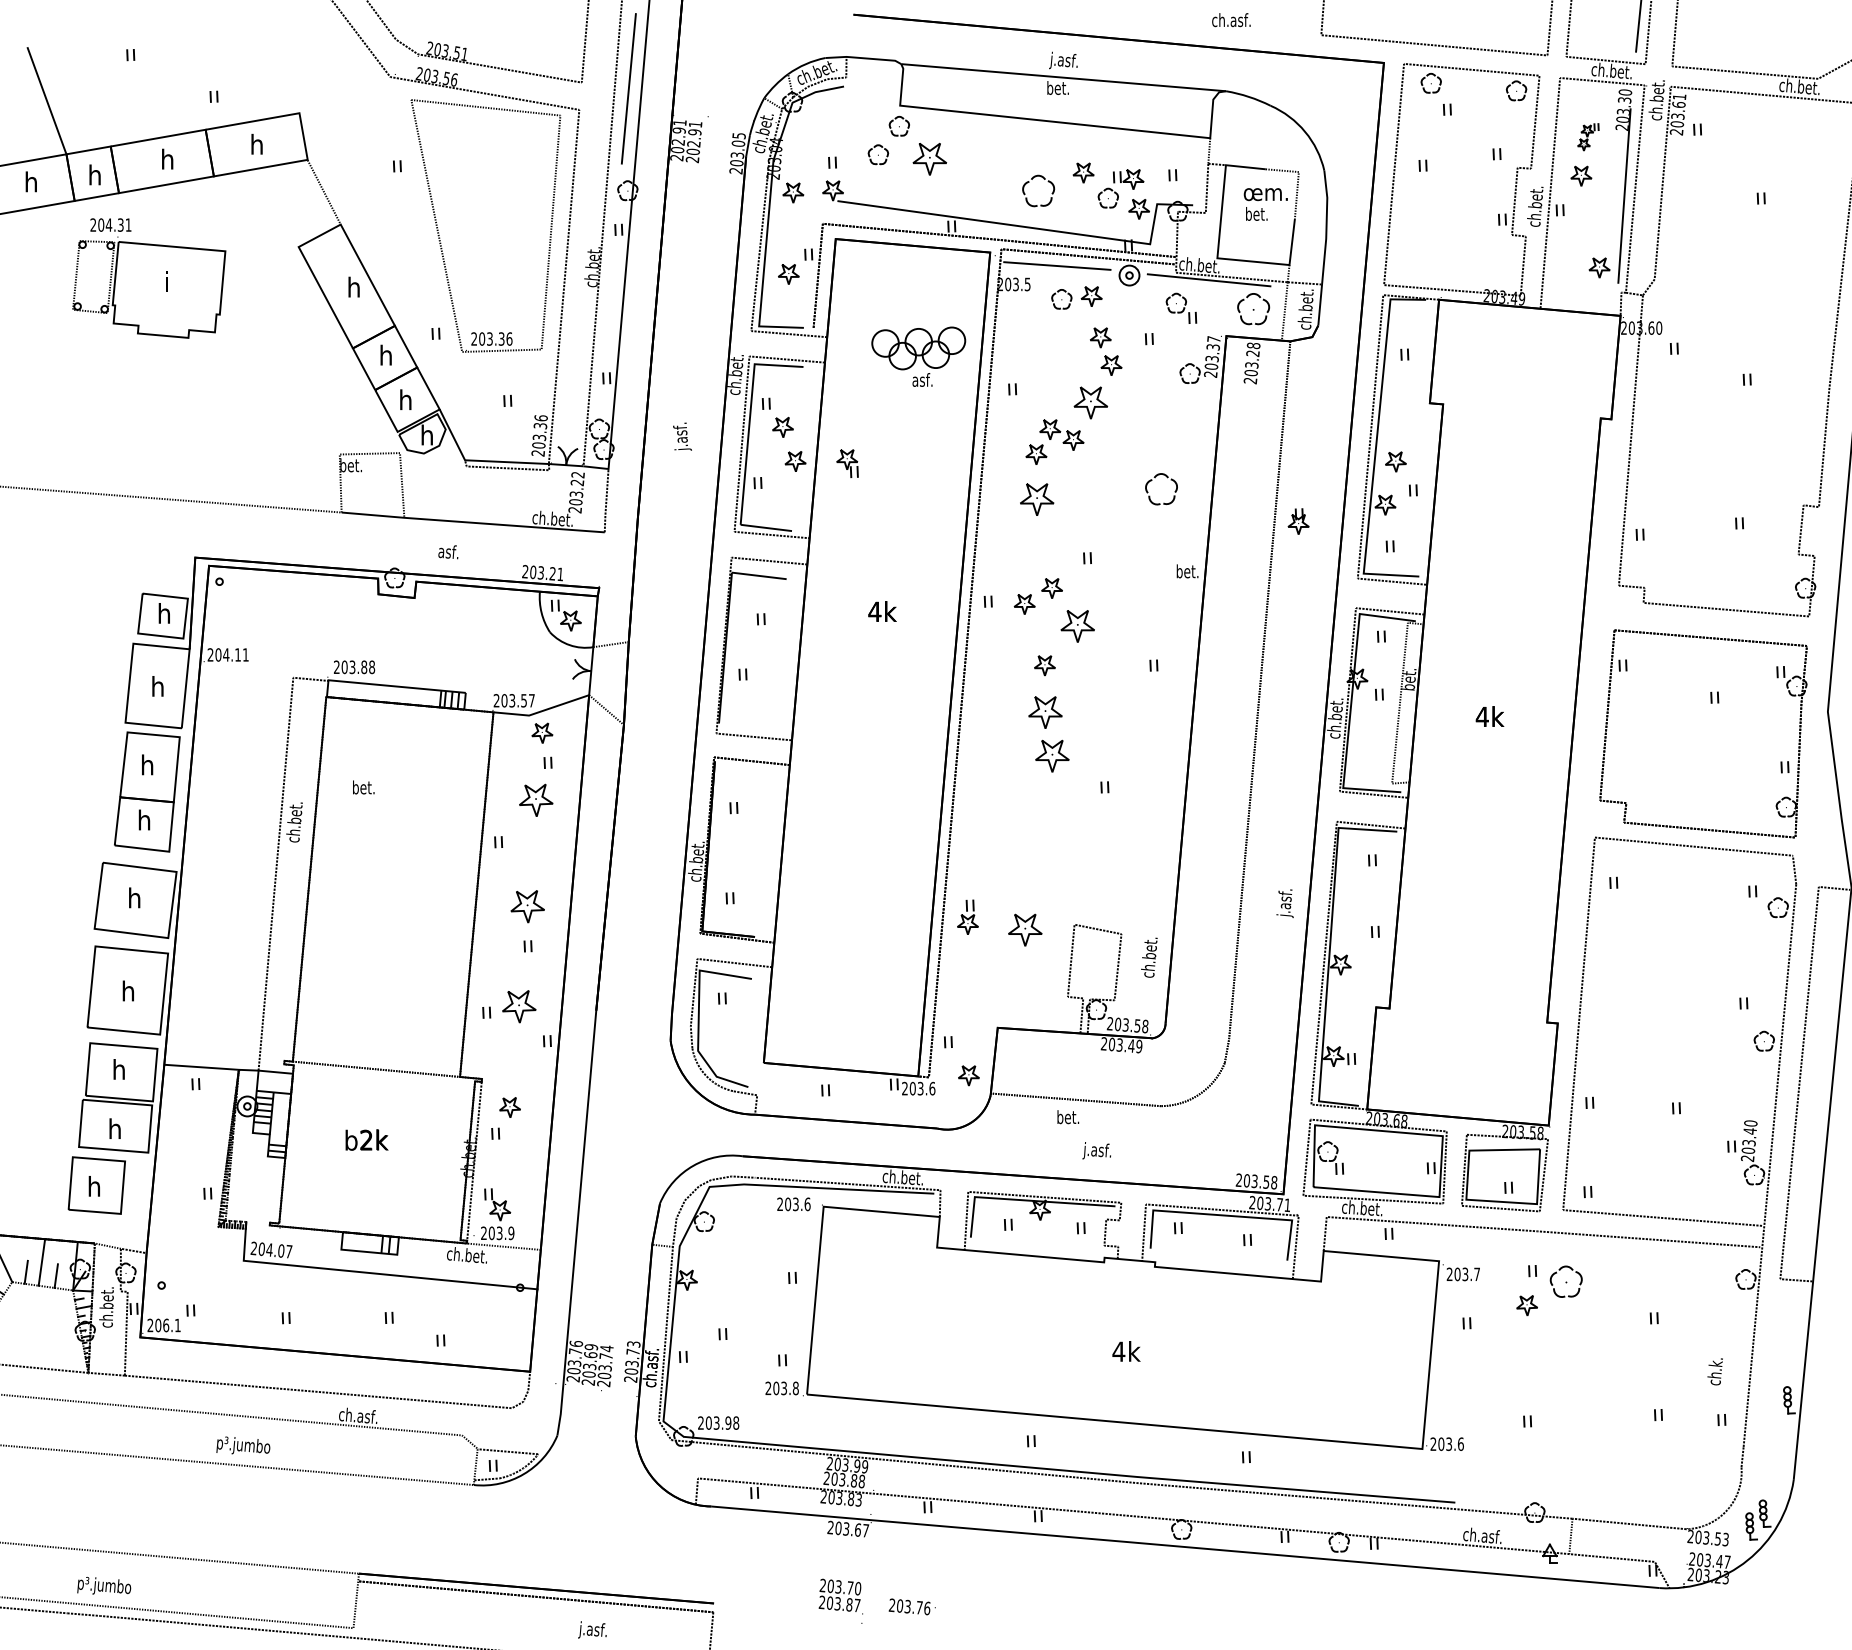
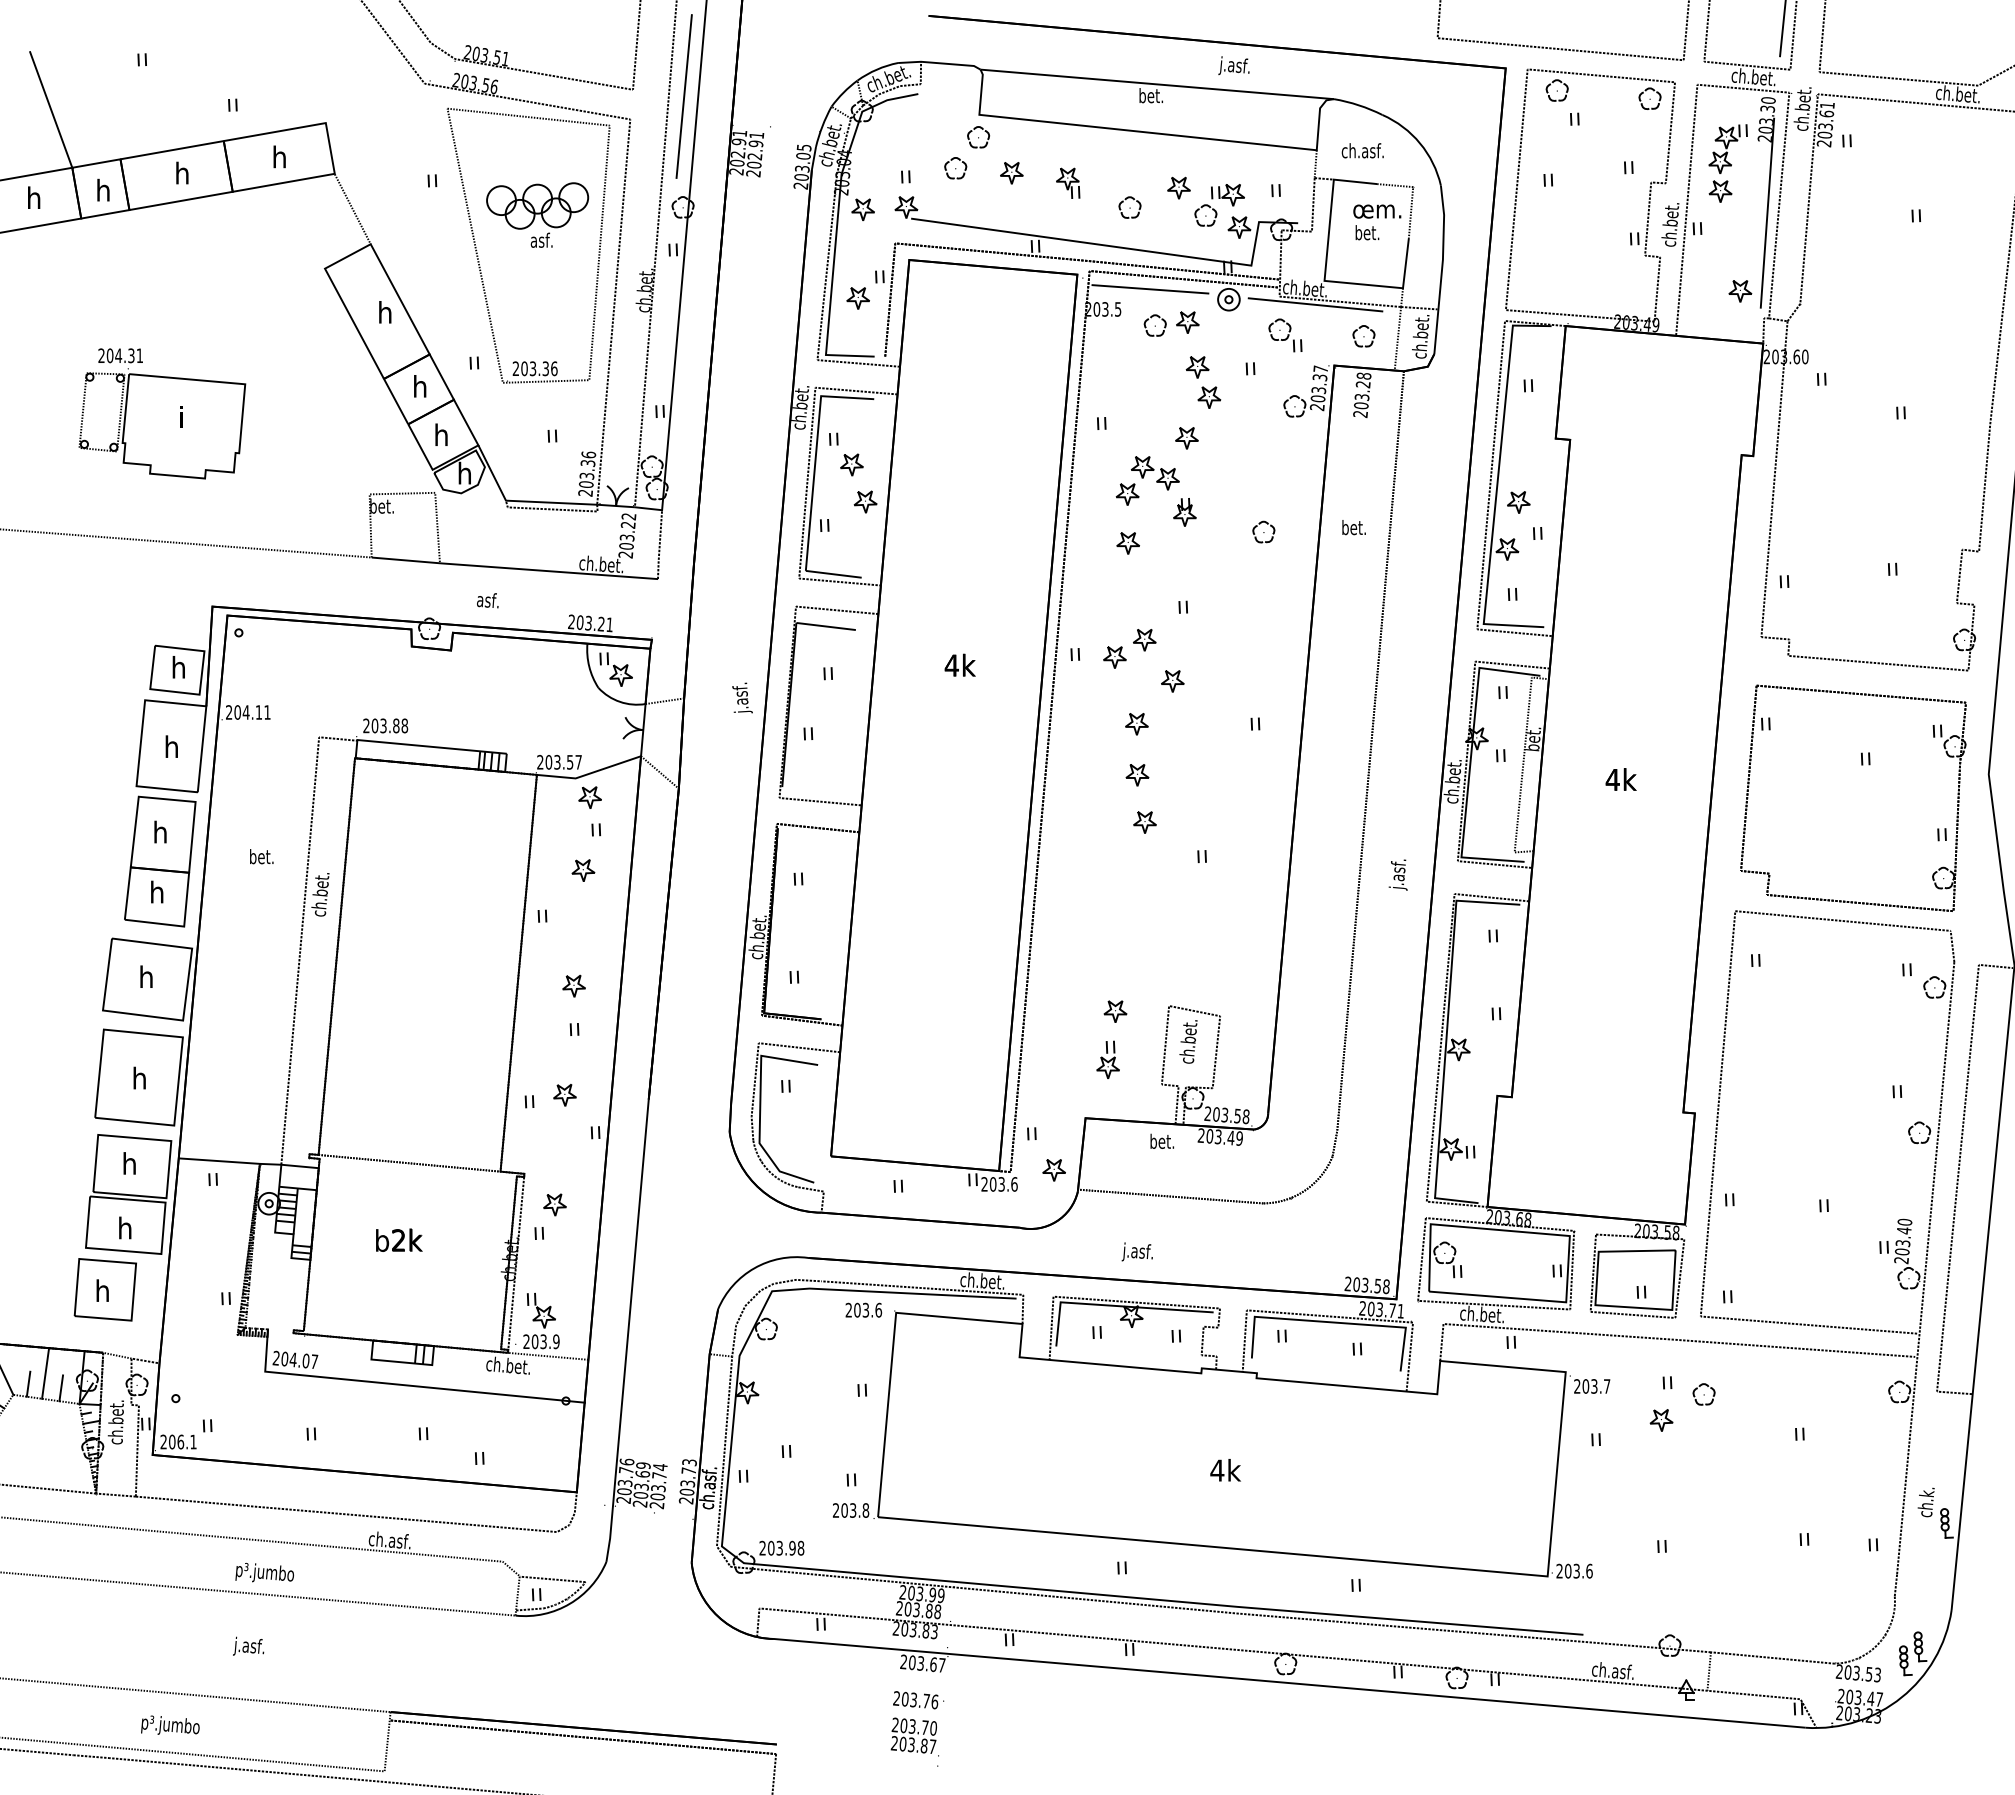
text: (1231, 19) -> (1362, 150), moved
text: (1062, 60) -> (1233, 65), moved
part: (1587, 137) -> (1727, 149), size x1.67
part: (929, 159) -> (1011, 173), size x0.62
part: (1038, 190) -> (1129, 207), size x0.62
part: (149, 278) -> (162, 413), moved
part: (1253, 309) -> (1363, 336), size x0.62
part: (918, 356) -> (537, 214), moved
part: (1090, 403) -> (1186, 438), size x0.62
text: (682, 436) -> (742, 697), moved
part: (847, 462) -> (1068, 182), moved
part: (1161, 488) -> (1263, 531), size x0.62
part: (1036, 499) -> (1127, 543), size x0.62
part: (1298, 521) -> (1184, 512), moved
text: (1187, 571) -> (1353, 527), moved
part: (1077, 626) -> (1172, 681), size x0.62
part: (1045, 712) -> (1137, 775), size x0.62
part: (1051, 756) -> (1144, 822), size x0.62
text: (363, 787) -> (261, 856), moved
part: (536, 800) -> (583, 870), size x0.62
text: (1284, 903) -> (1397, 874), moved
part: (527, 905) -> (573, 985), size x0.62
part: (967, 916) -> (1107, 1059), moved
part: (1025, 929) -> (1115, 1011), size x0.62
text: (1149, 957) -> (1188, 1041), moved
part: (518, 1006) -> (564, 1095), size x0.62
text: (1067, 1116) -> (1161, 1140), moved
text: (1096, 1150) -> (1136, 1251), moved
part: (1565, 1281) -> (1703, 1394), size x0.62
text: (1714, 1371) -> (1925, 1502), moved
text: (104, 1585) -> (170, 1724), moved
text: (912, 1607) -> (918, 1700), moved
text: (592, 1629) -> (248, 1645), moved

